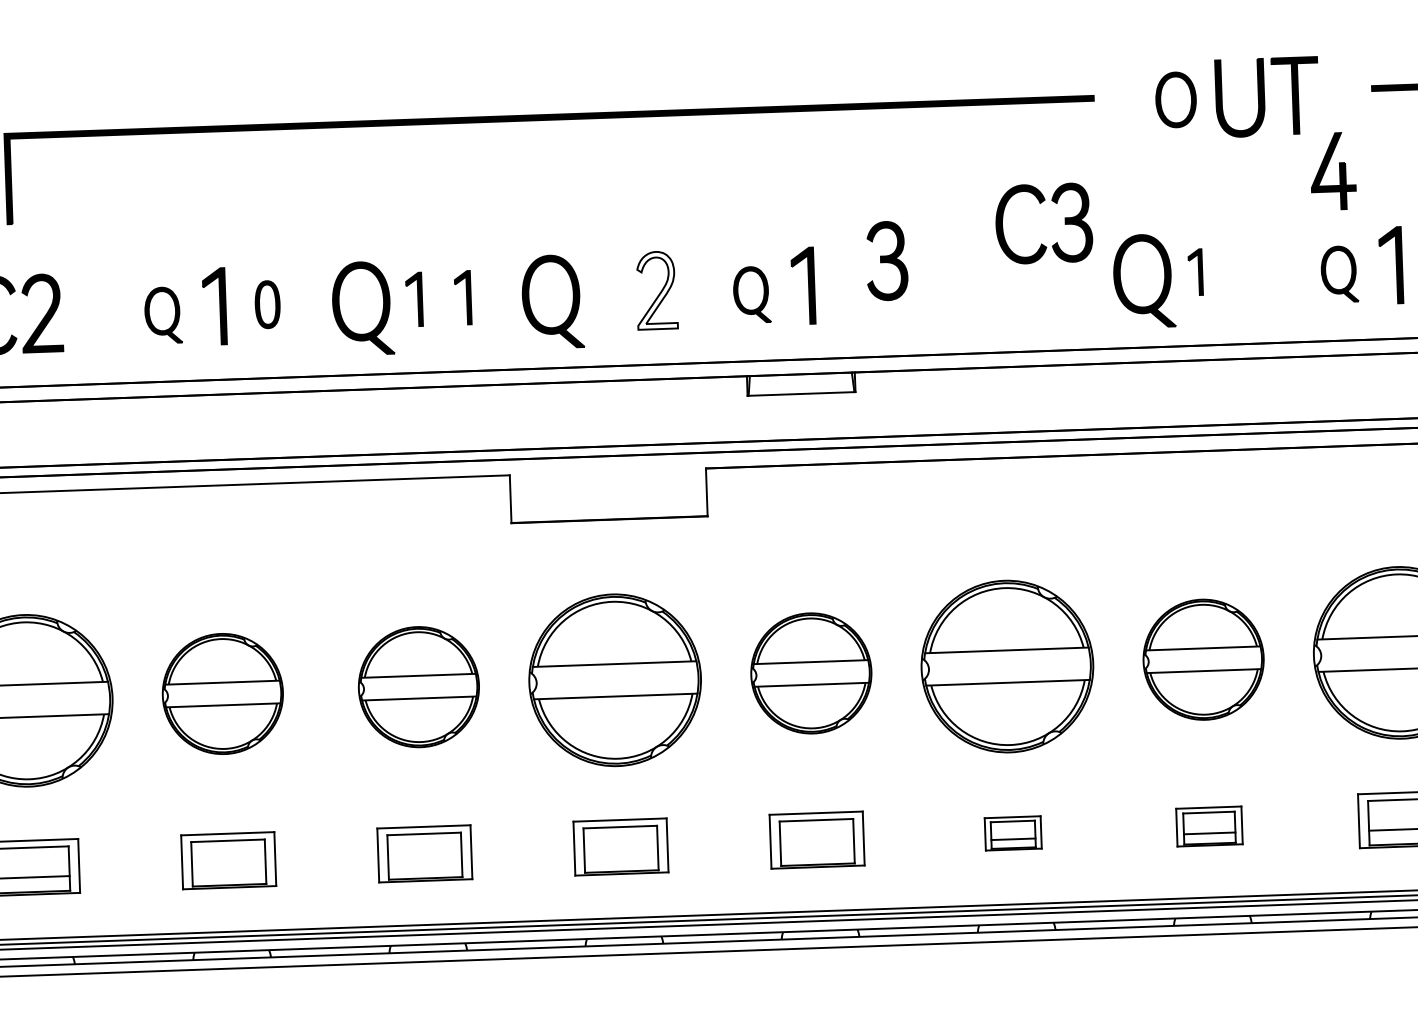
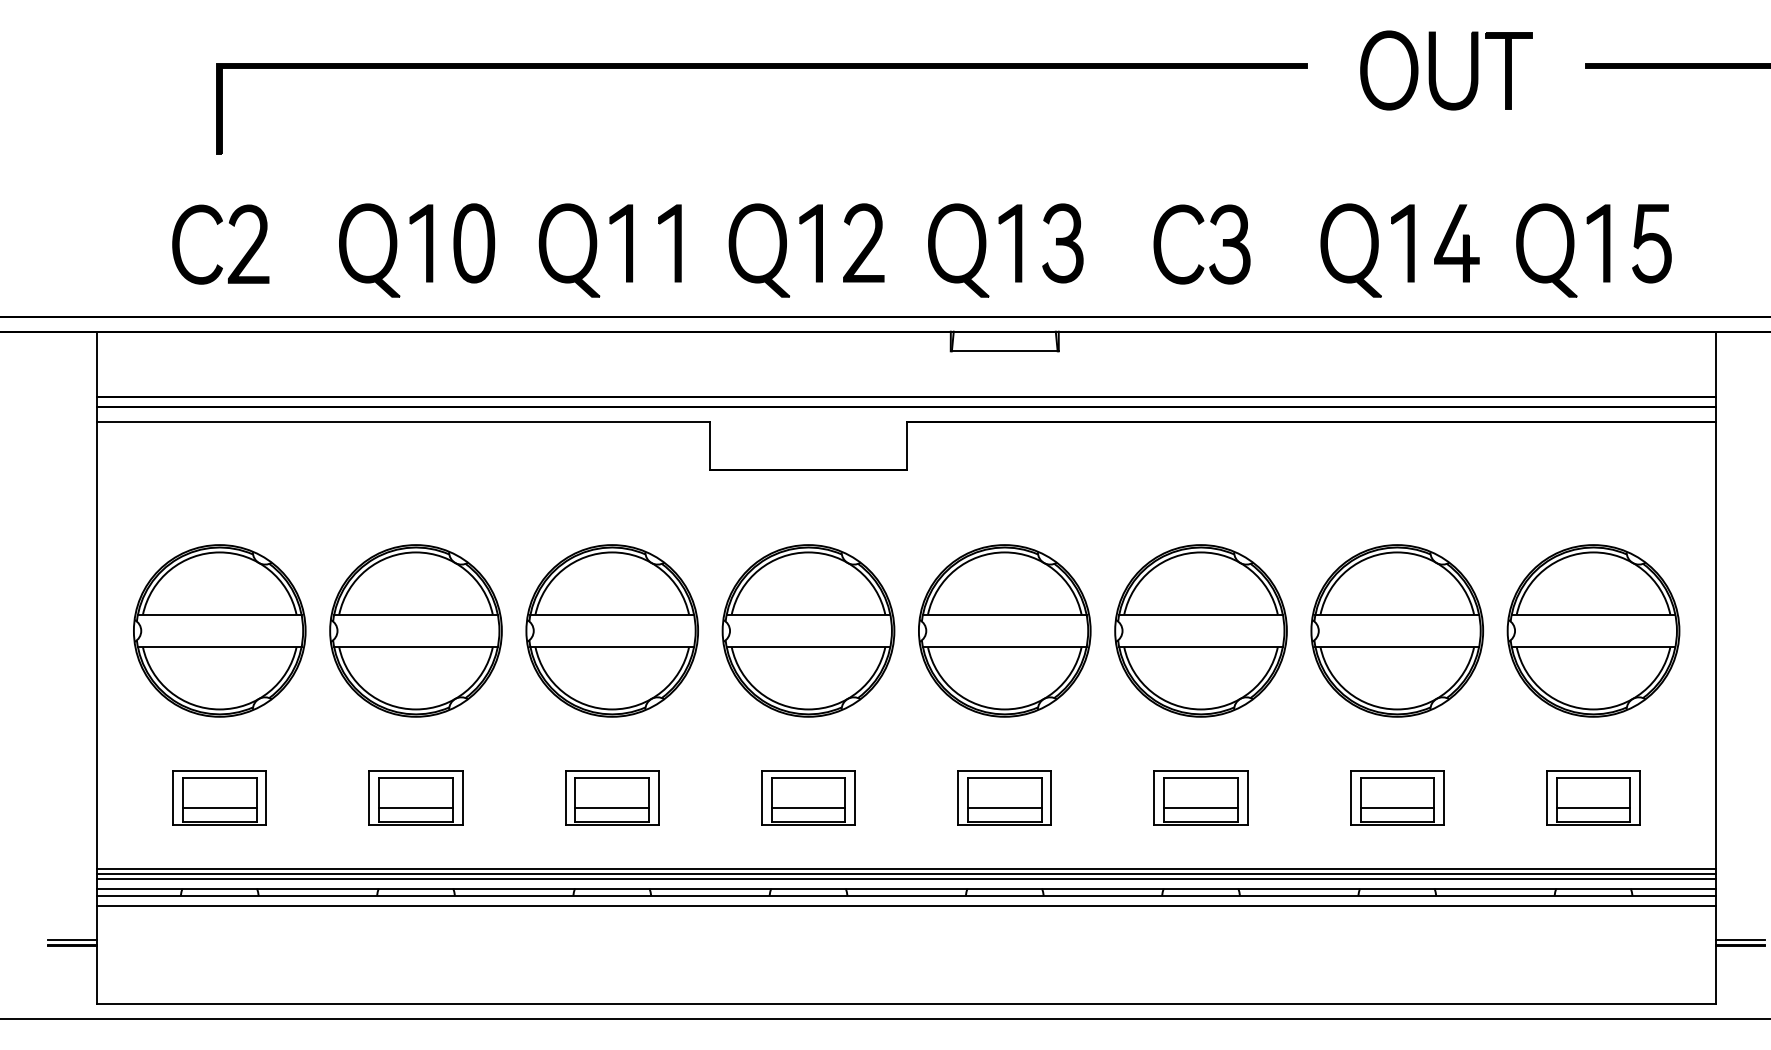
part: (1176, 99) -> (1389, 70), size x1.43
part: (1326, 168) -> (1450, 240), moved
part: (1040, 203) -> (1199, 224), moved
part: (886, 261) -> (1062, 243), moved
part: (1195, 272) -> (1402, 243), size x1.67
part: (1339, 274) -> (1546, 250), size x1.67
fill: (656, 290) -> (863, 242), added
part: (603, 293) -> (810, 243), added
part: (751, 294) -> (958, 250), size x1.67
part: (462, 297) -> (669, 243), size x1.43
part: (413, 299) -> (620, 243), size x1.43
part: (267, 304) -> (474, 243), size x1.67
part: (163, 315) -> (369, 250), size x1.67
part: (1203, 659) -> (1397, 630), size x1.43
part: (811, 673) -> (1004, 630), size x1.43
part: (418, 686) -> (611, 630), size x1.43
part: (222, 693) -> (415, 630), size x1.43
part: (1209, 826) -> (1397, 797), size x1.43
part: (1012, 833) -> (1200, 797), size x1.67
line: (817, 849) -> (1004, 807), added
line: (621, 856) -> (808, 807), added
line: (425, 863) -> (612, 807), added
line: (228, 870) -> (415, 807), added

